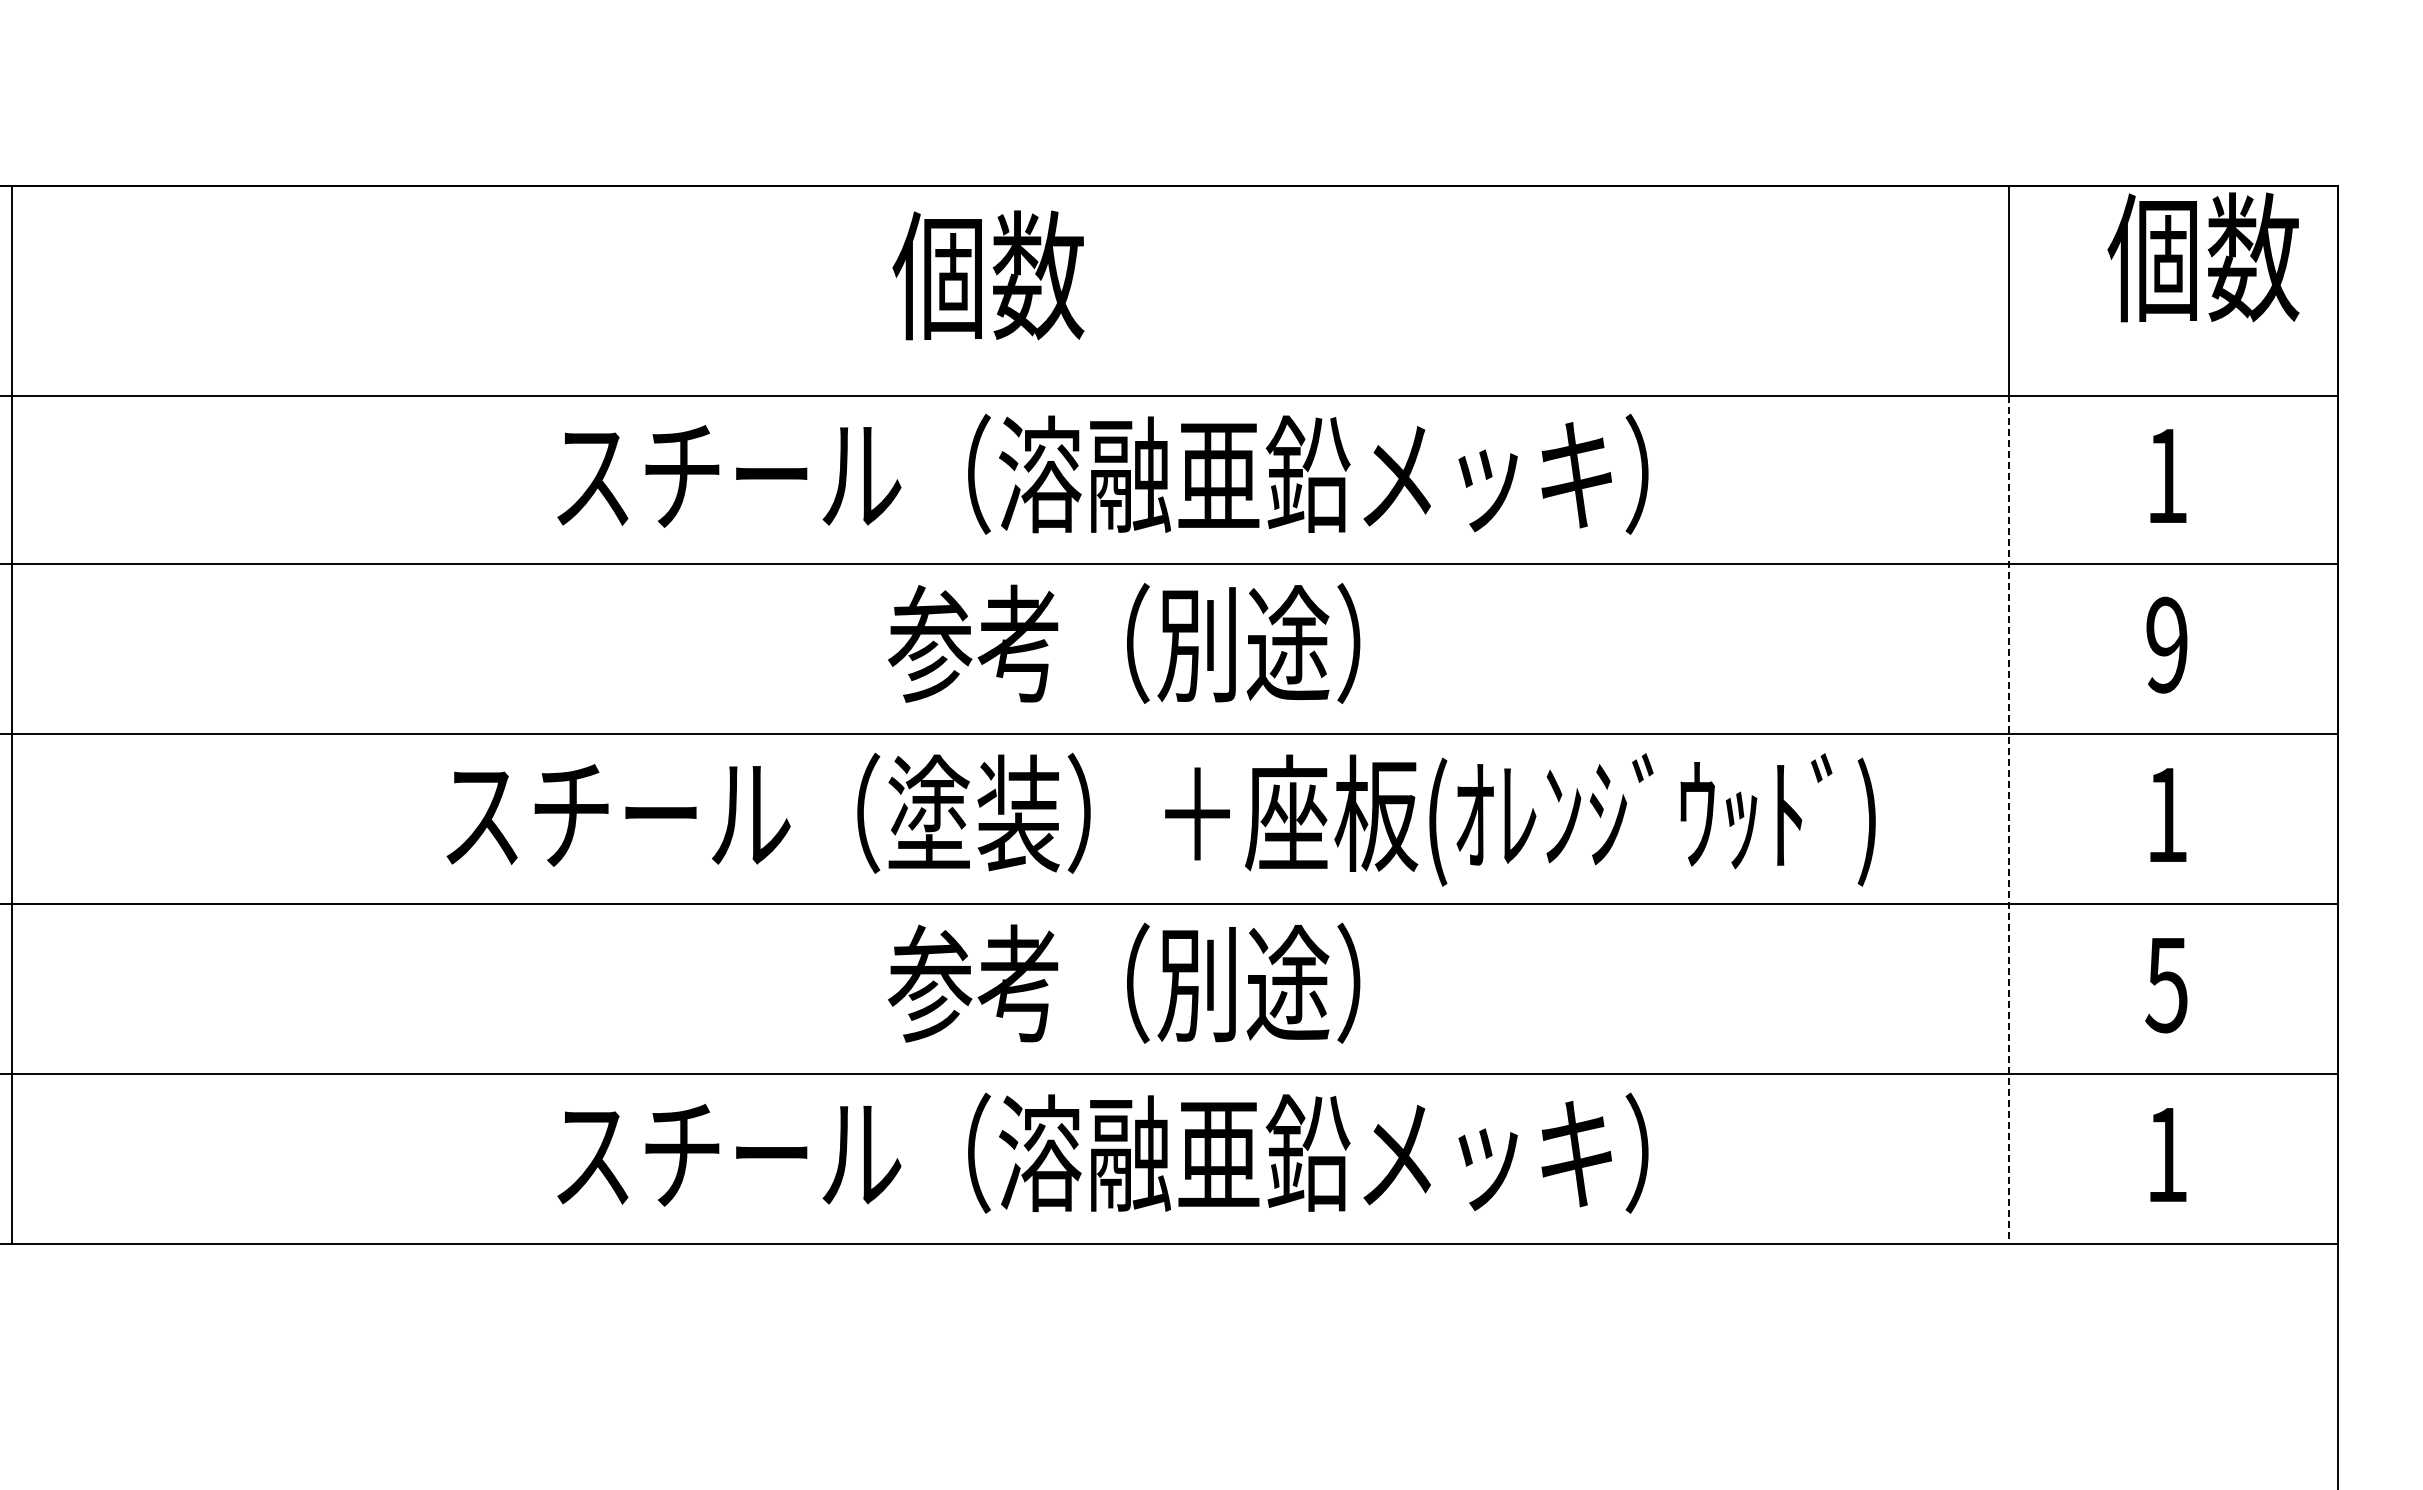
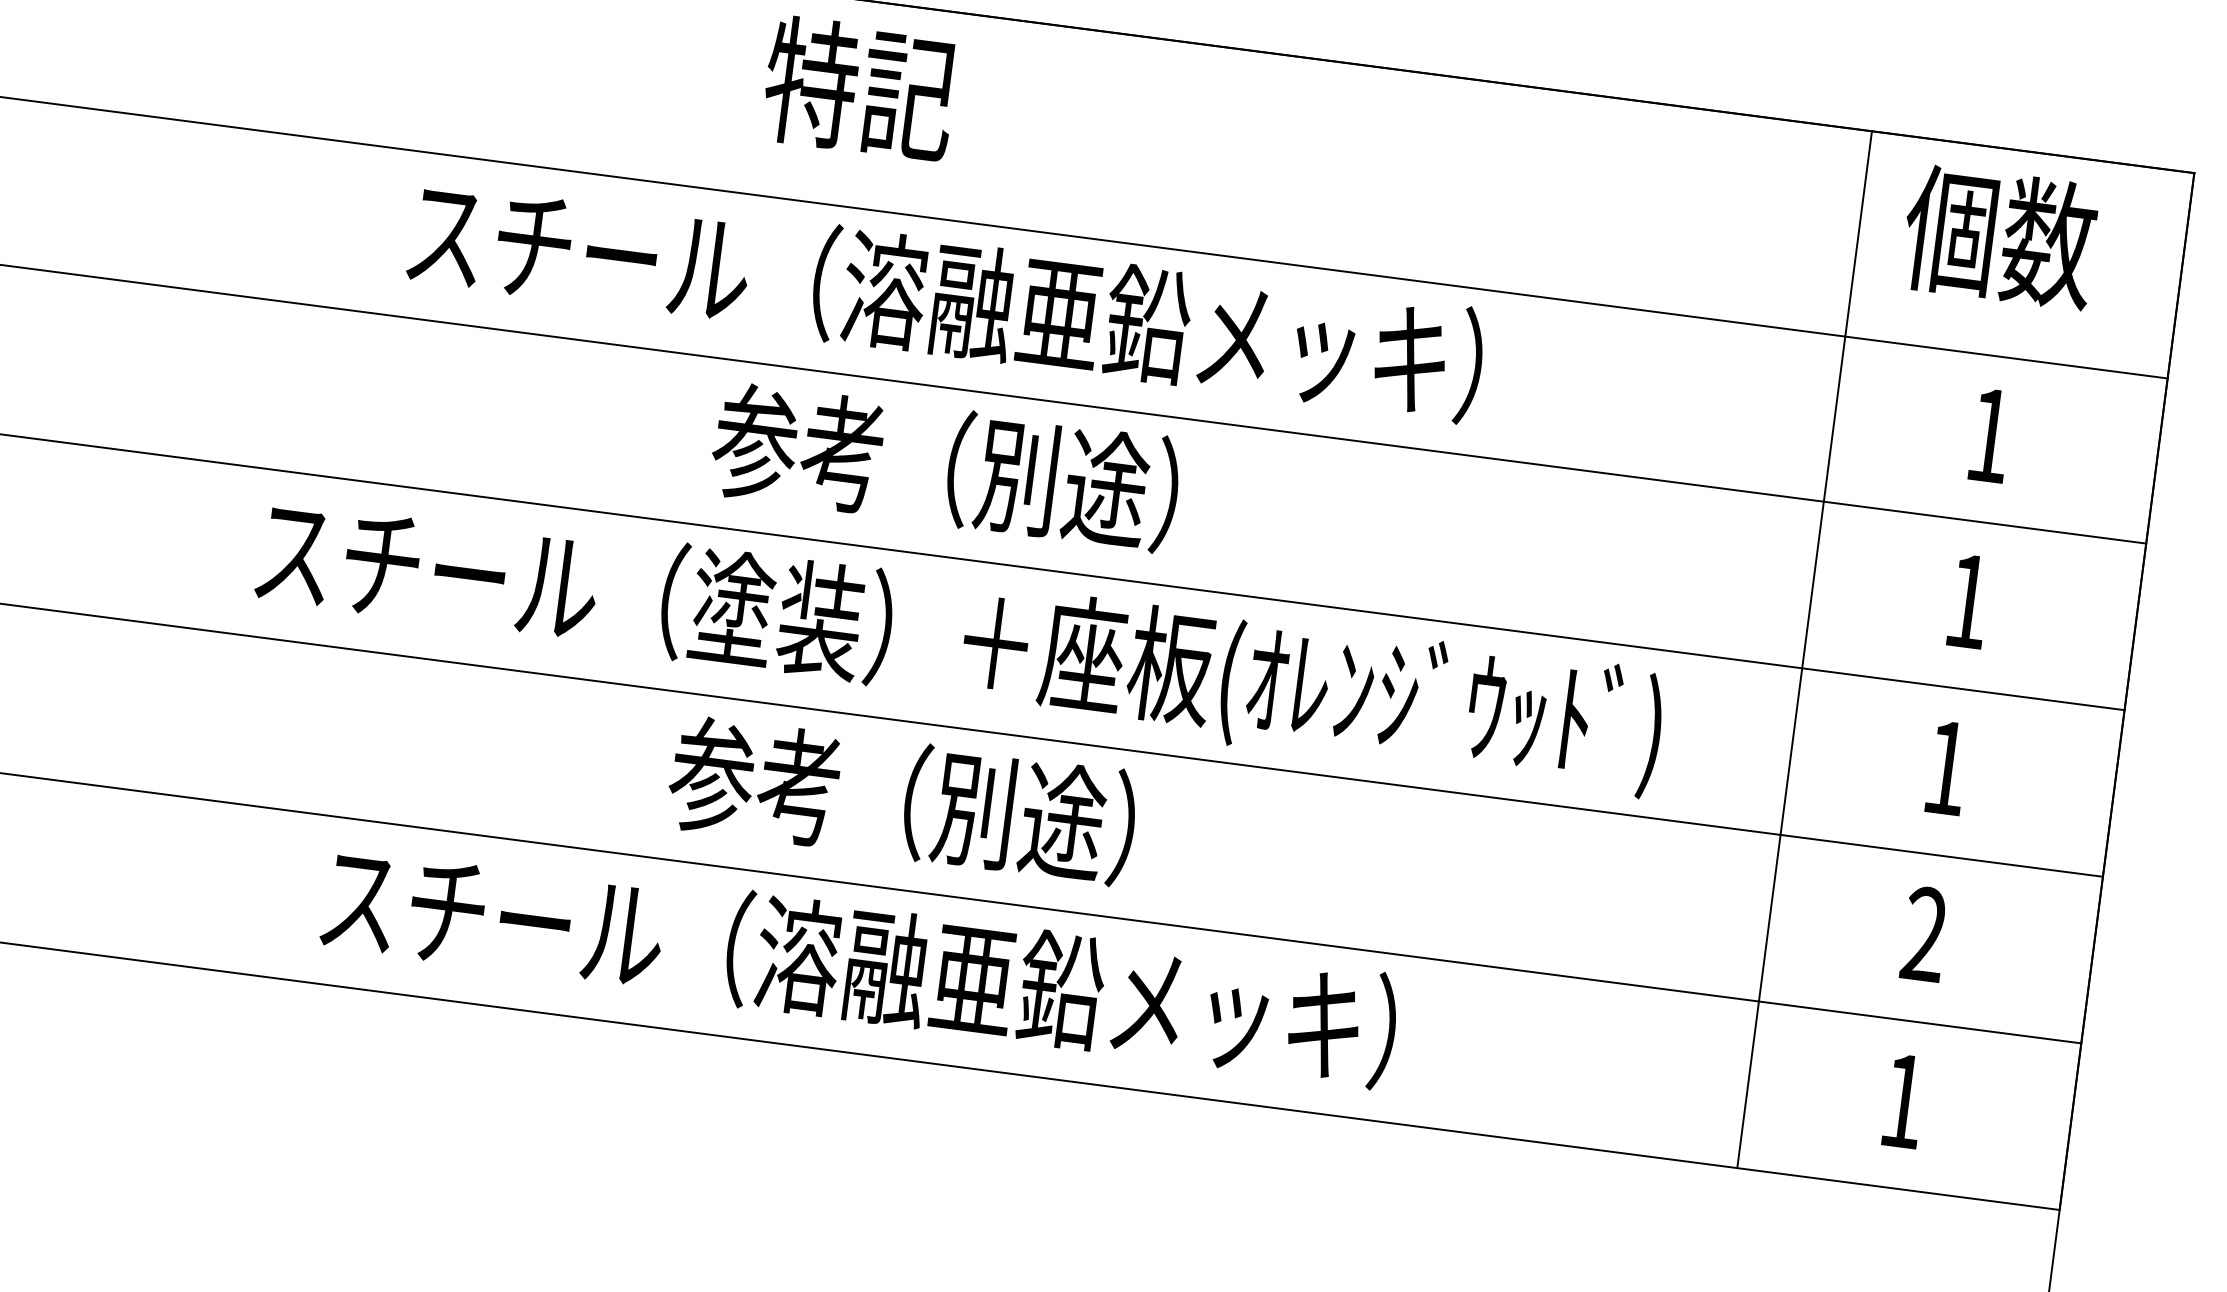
text: (2203, 257) -> (1999, 236), moved
text: (988, 275) -> (859, 88), 個数 -> 特記
text: (2166, 644) -> (1967, 600), 9 -> 1
line: (2009, 819) -> (1791, 752), dashed -> solid
text: (2166, 984) -> (1924, 934), 5 -> 2

